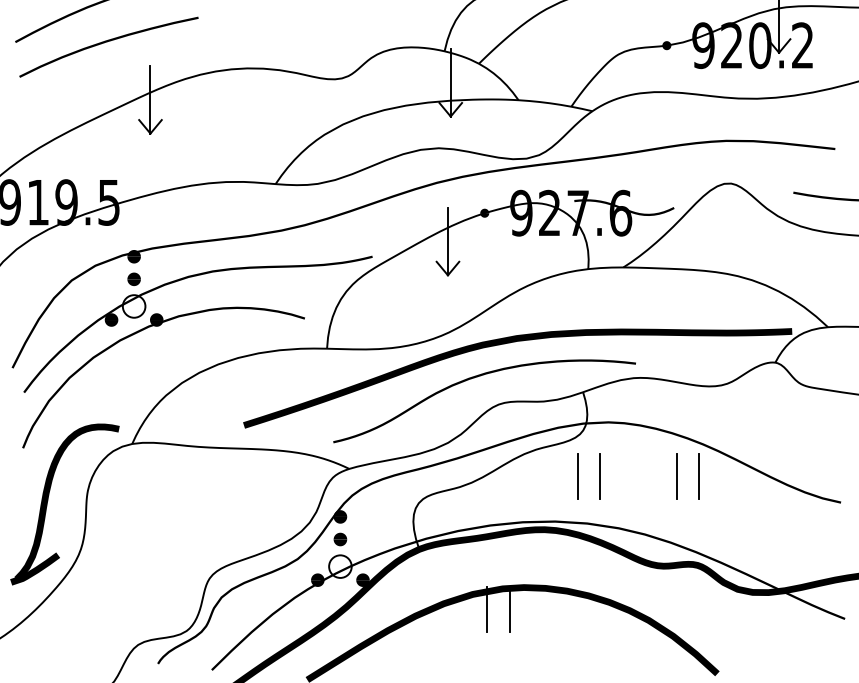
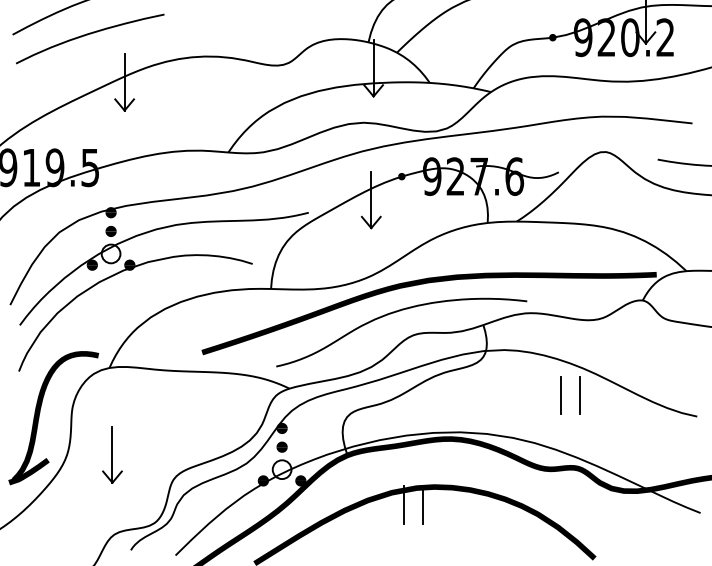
part: (578, 476) -> (479, 394), removed
part: (135, 548) -> (112, 454), added

